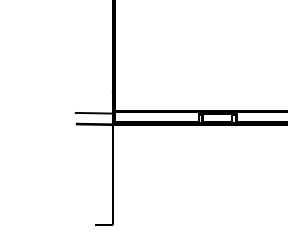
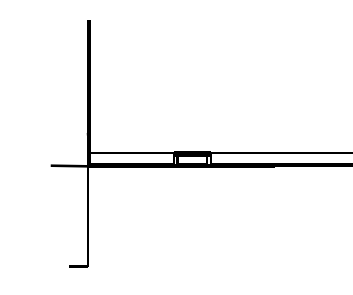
line: (94, 112) -> (69, 154), removed

